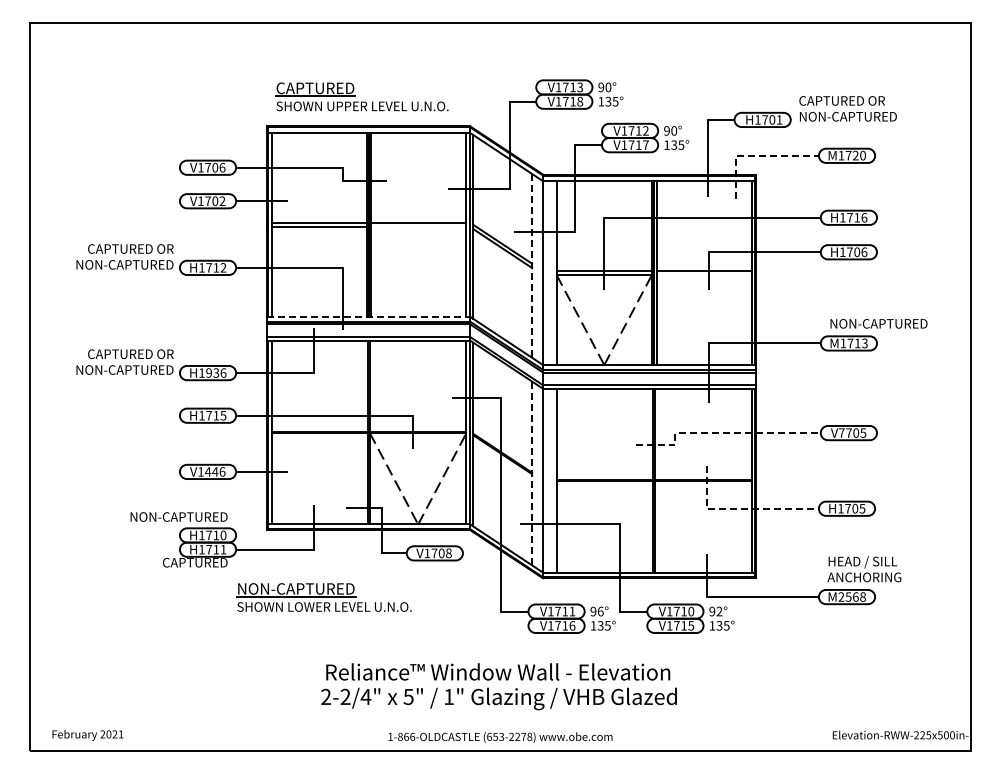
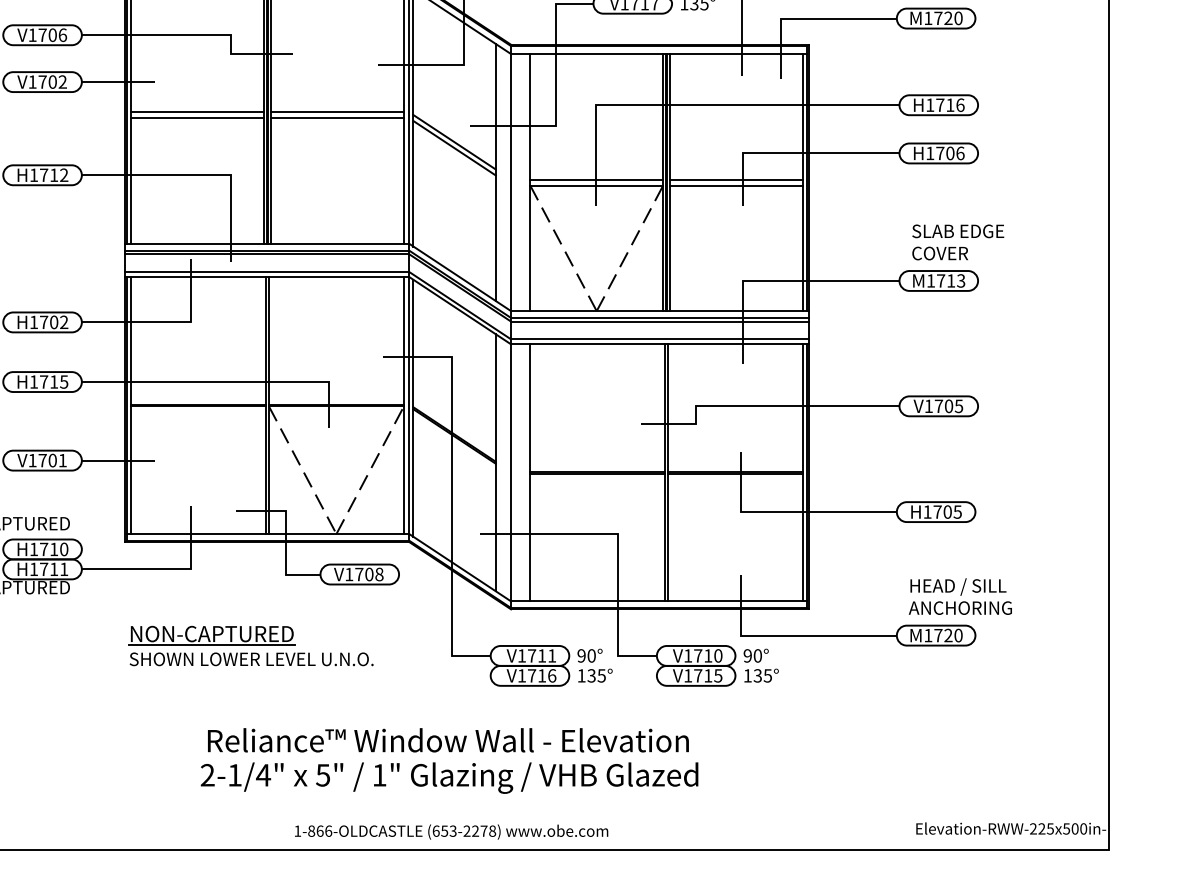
line: (755, 155) -> (808, 18), dashed -> solid
line: (418, 227) -> (336, 118), added
line: (532, 265) -> (496, 171), dashed -> solid
line: (703, 275) -> (735, 185), added
text: (878, 315) -> (980, 241), NON-CAPTURED -> SLAB EDGE COVER
line: (368, 316) -> (266, 243), dashed -> solid
text: (216, 372) -> (54, 321), H1936 -> H1702
text: (841, 432) -> (928, 405), V7705 -> V1705
line: (721, 433) -> (760, 406), dashed -> solid
text: (214, 471) -> (51, 460), V1446 -> V1701
line: (532, 473) -> (496, 462), dashed -> solid
line: (741, 508) -> (788, 511), dashed -> solid
text: (851, 596) -> (942, 634), M2568 -> M1720
part: (323, 597) -> (250, 646), moved
text: (600, 610) -> (591, 654), 96° -> 90°
text: (719, 611) -> (757, 655), 92° -> 90°
text: (345, 696) -> (234, 774), 2-2/4" -> 2-1/4"

